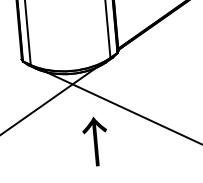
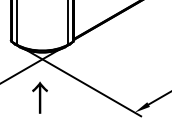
text: (94, 141) -> (39, 97), moved

